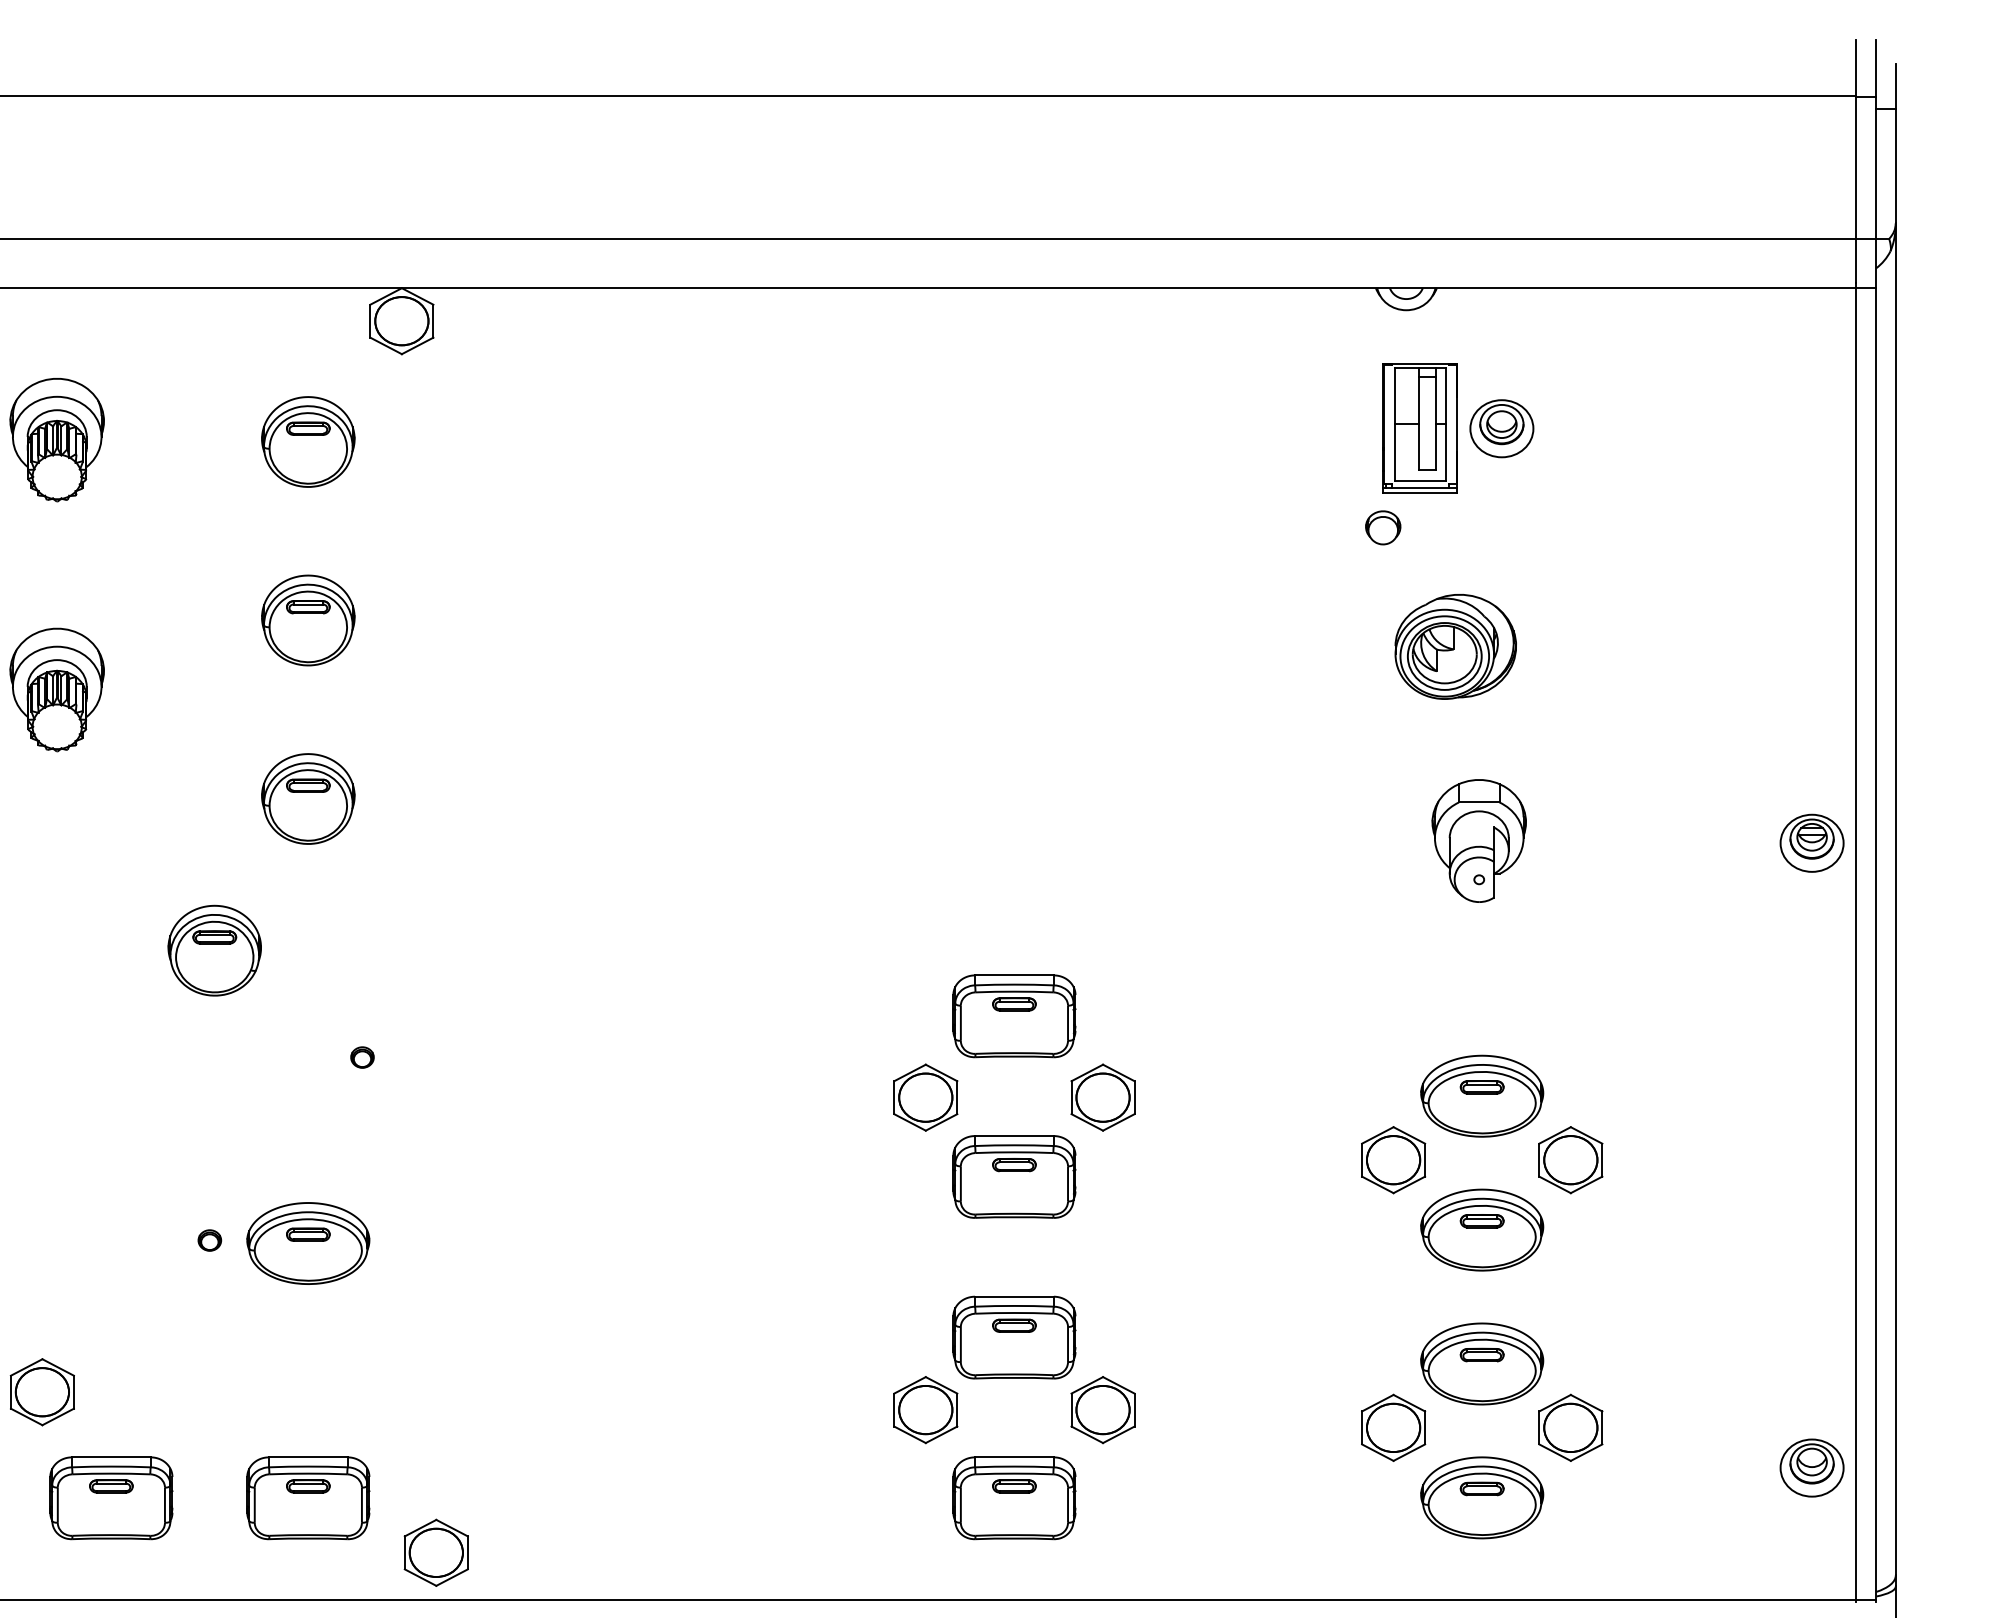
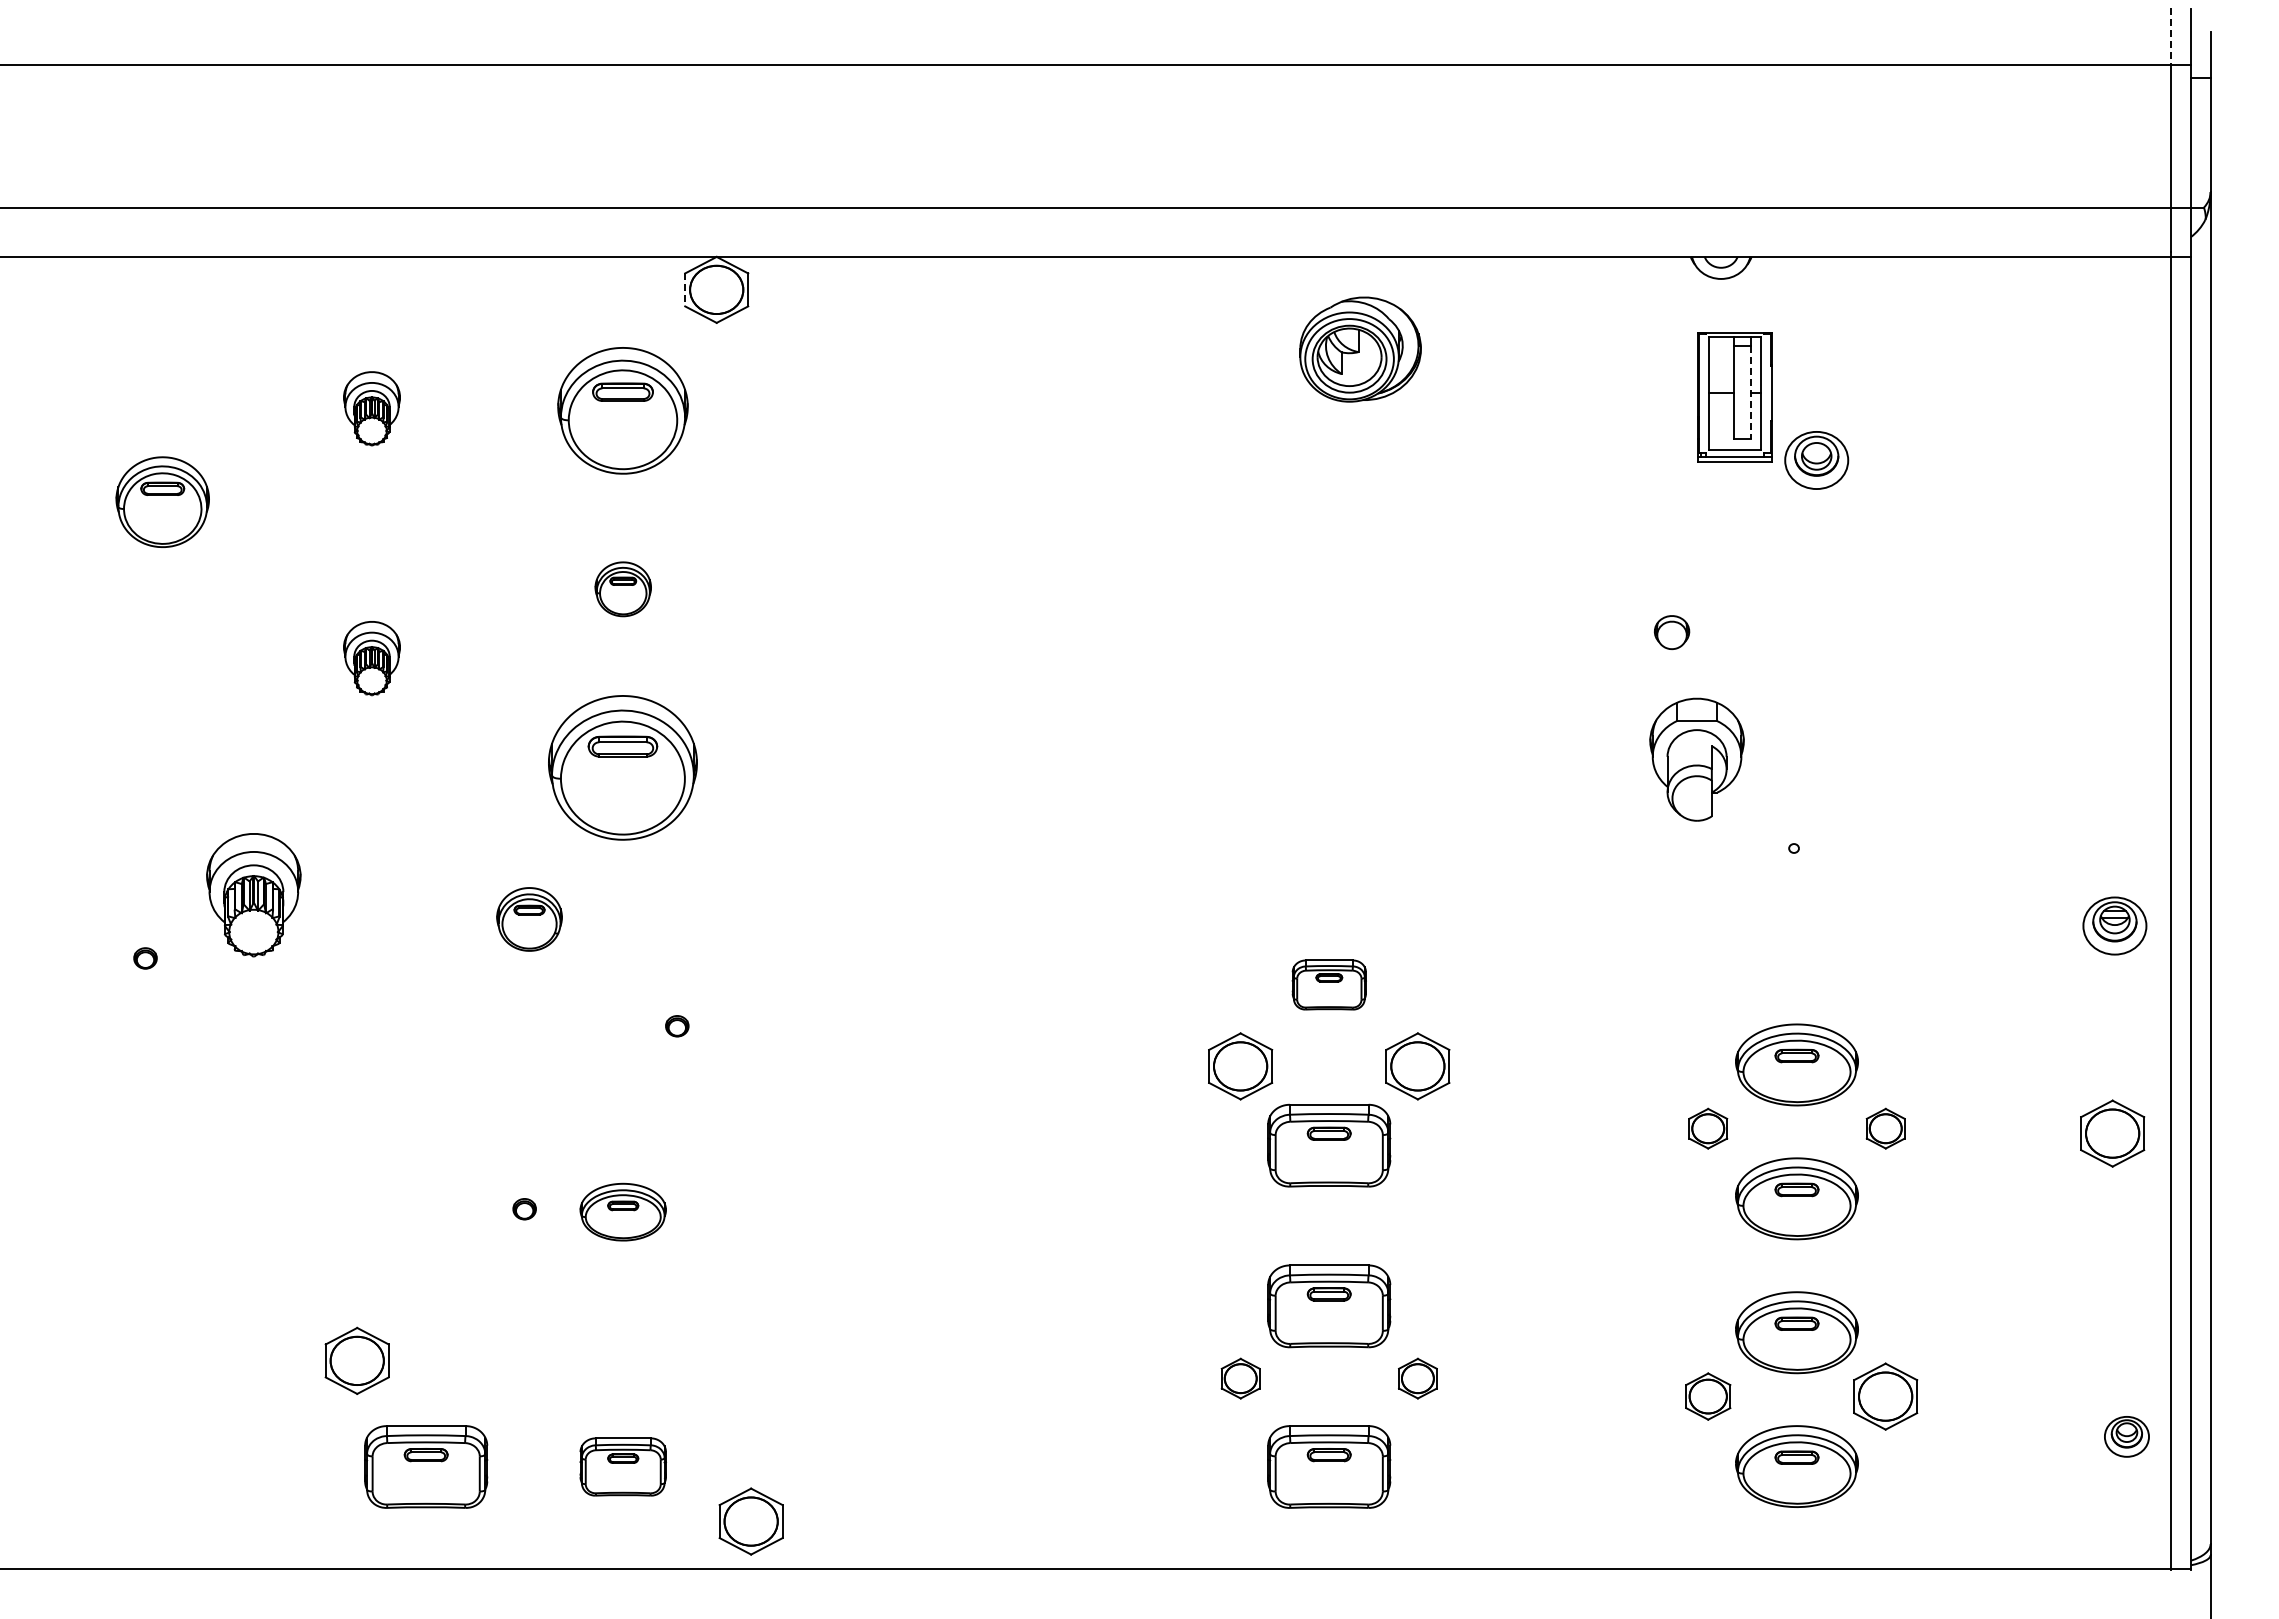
line: (1856, 68) -> (2171, 37), solid -> dashed
line: (370, 321) -> (685, 290), solid -> dashed
line: (1435, 424) -> (1750, 393), solid -> dashed
part: (1501, 428) -> (1816, 460), moved
part: (56, 439) -> (371, 408), size x0.6
part: (308, 441) -> (623, 410), size x1.4
part: (1383, 527) -> (1672, 632), moved
part: (308, 620) -> (623, 589), size x0.6
part: (1455, 646) -> (1360, 349), moved
part: (56, 689) -> (371, 658), size x0.6
part: (308, 798) -> (623, 767), size x1.6
part: (1478, 840) -> (1696, 759), moved
part: (1811, 842) -> (2114, 925), moved
part: (214, 950) -> (529, 919), size x0.7
part: (1014, 1015) -> (1329, 984), size x0.6
part: (1392, 1159) -> (1707, 1128), size x0.6
part: (1570, 1159) -> (1885, 1128), size x0.6
part: (1797, 1164) -> (2112, 1133), added
part: (308, 1242) -> (623, 1211), size x0.7
part: (925, 1409) -> (1240, 1378), size x0.6
part: (1102, 1409) -> (1417, 1378), size x0.6
part: (1392, 1427) -> (1707, 1396), size x0.7
part: (1811, 1467) -> (2126, 1436), size x0.7
part: (308, 1497) -> (623, 1466), size x0.7

